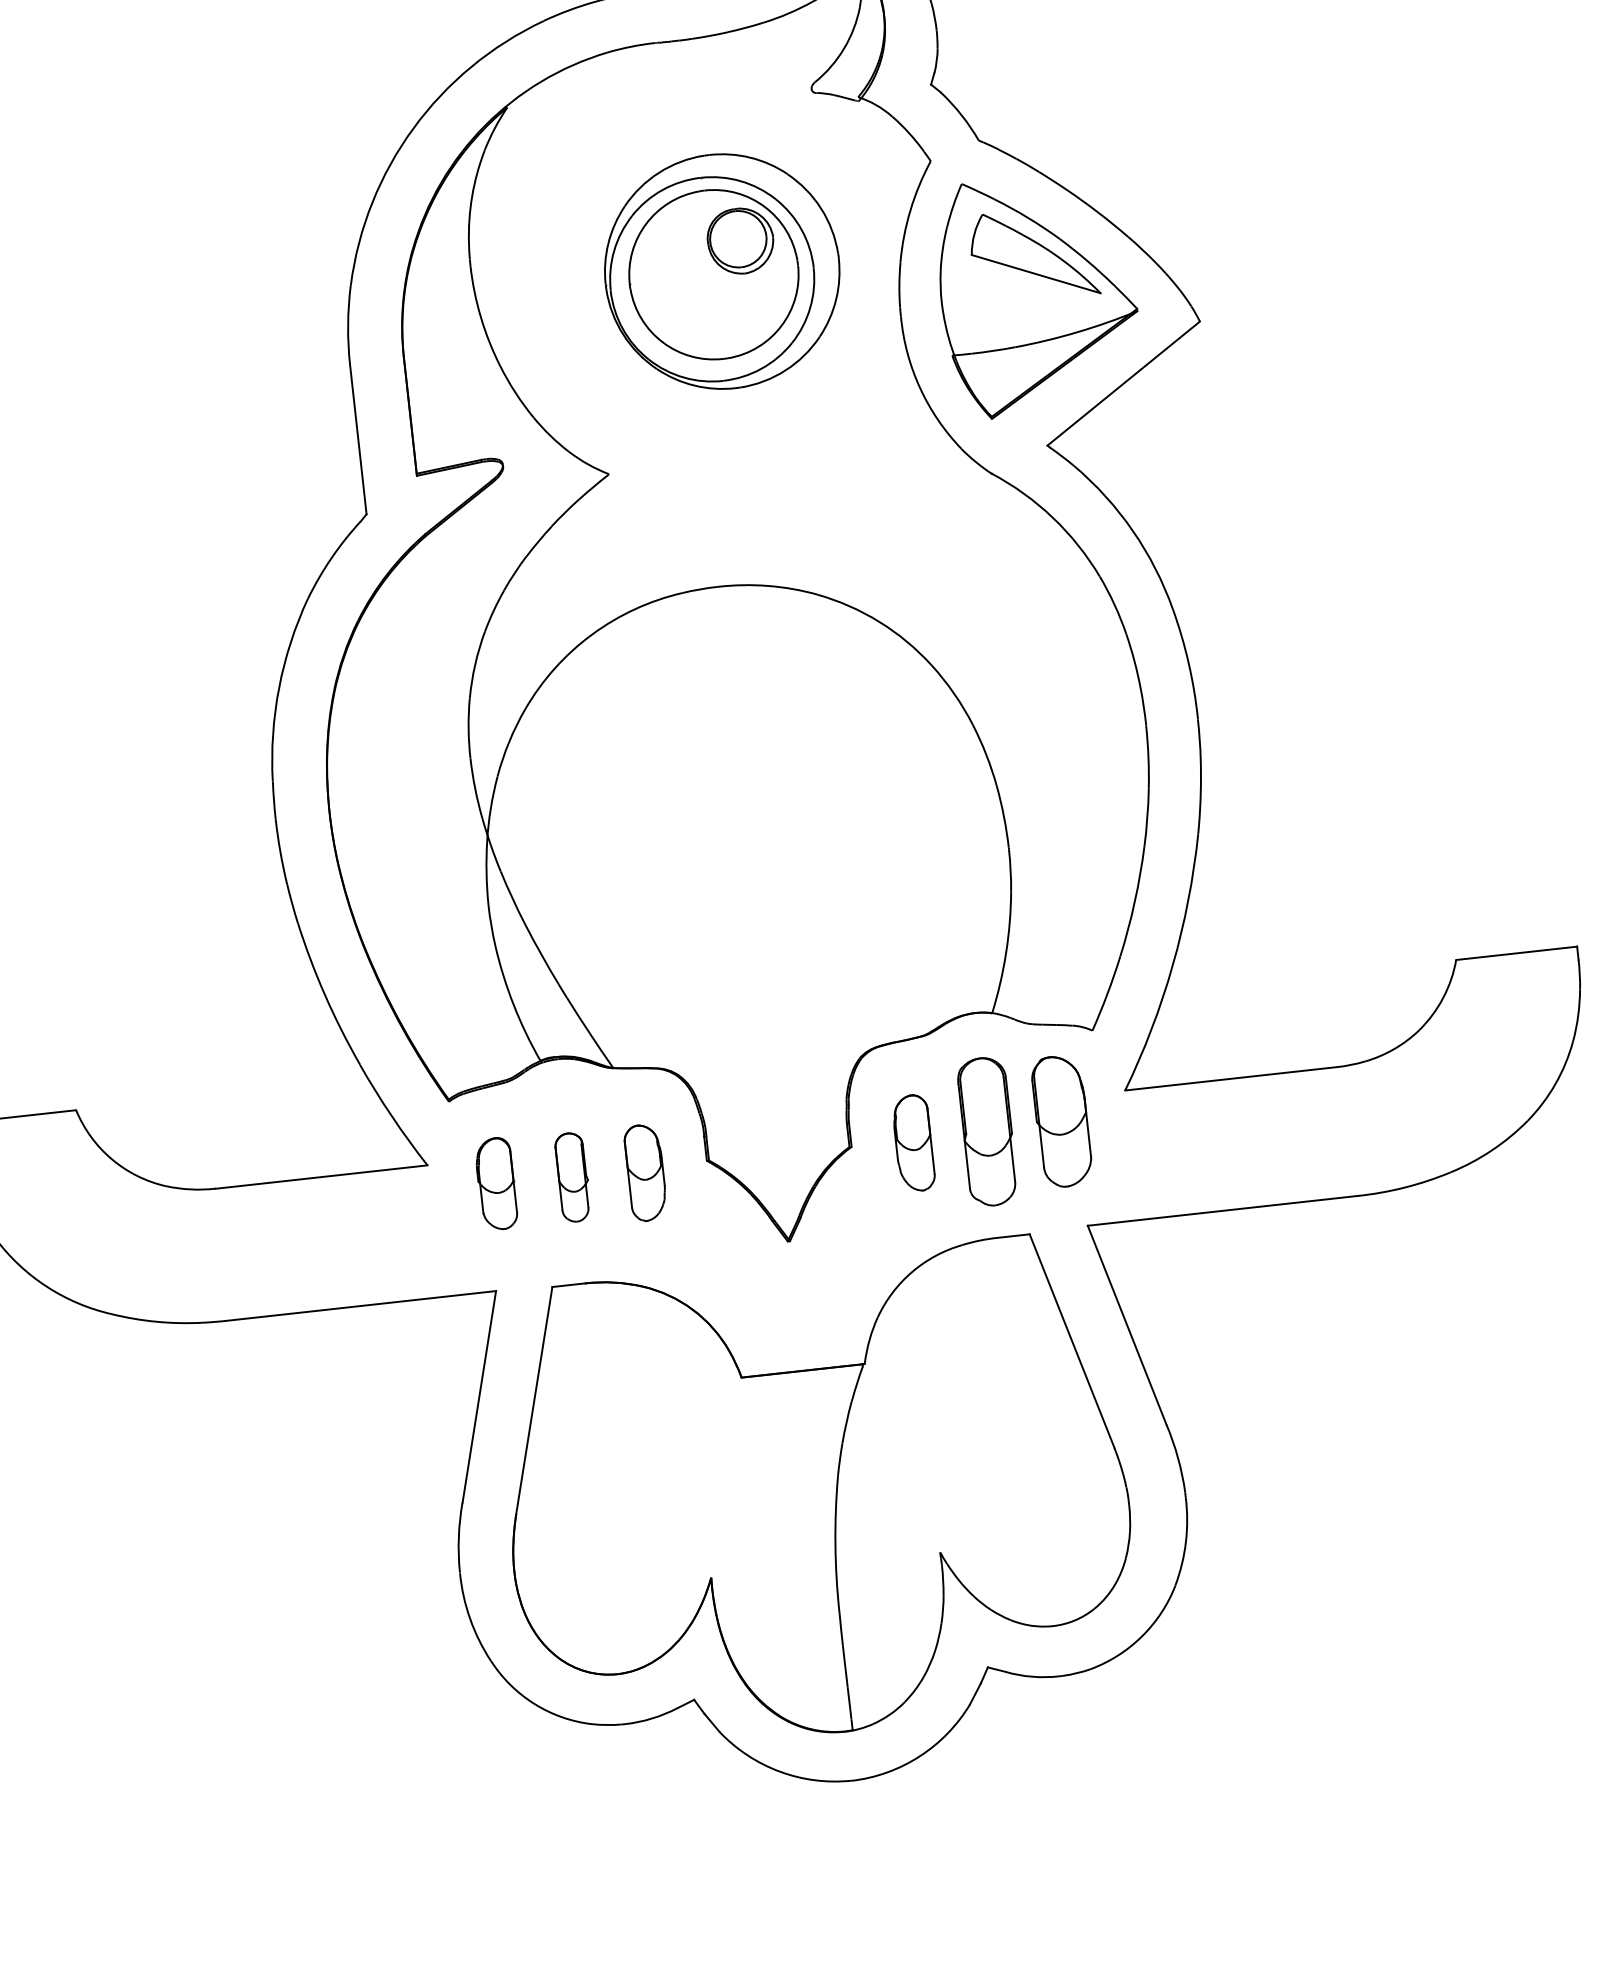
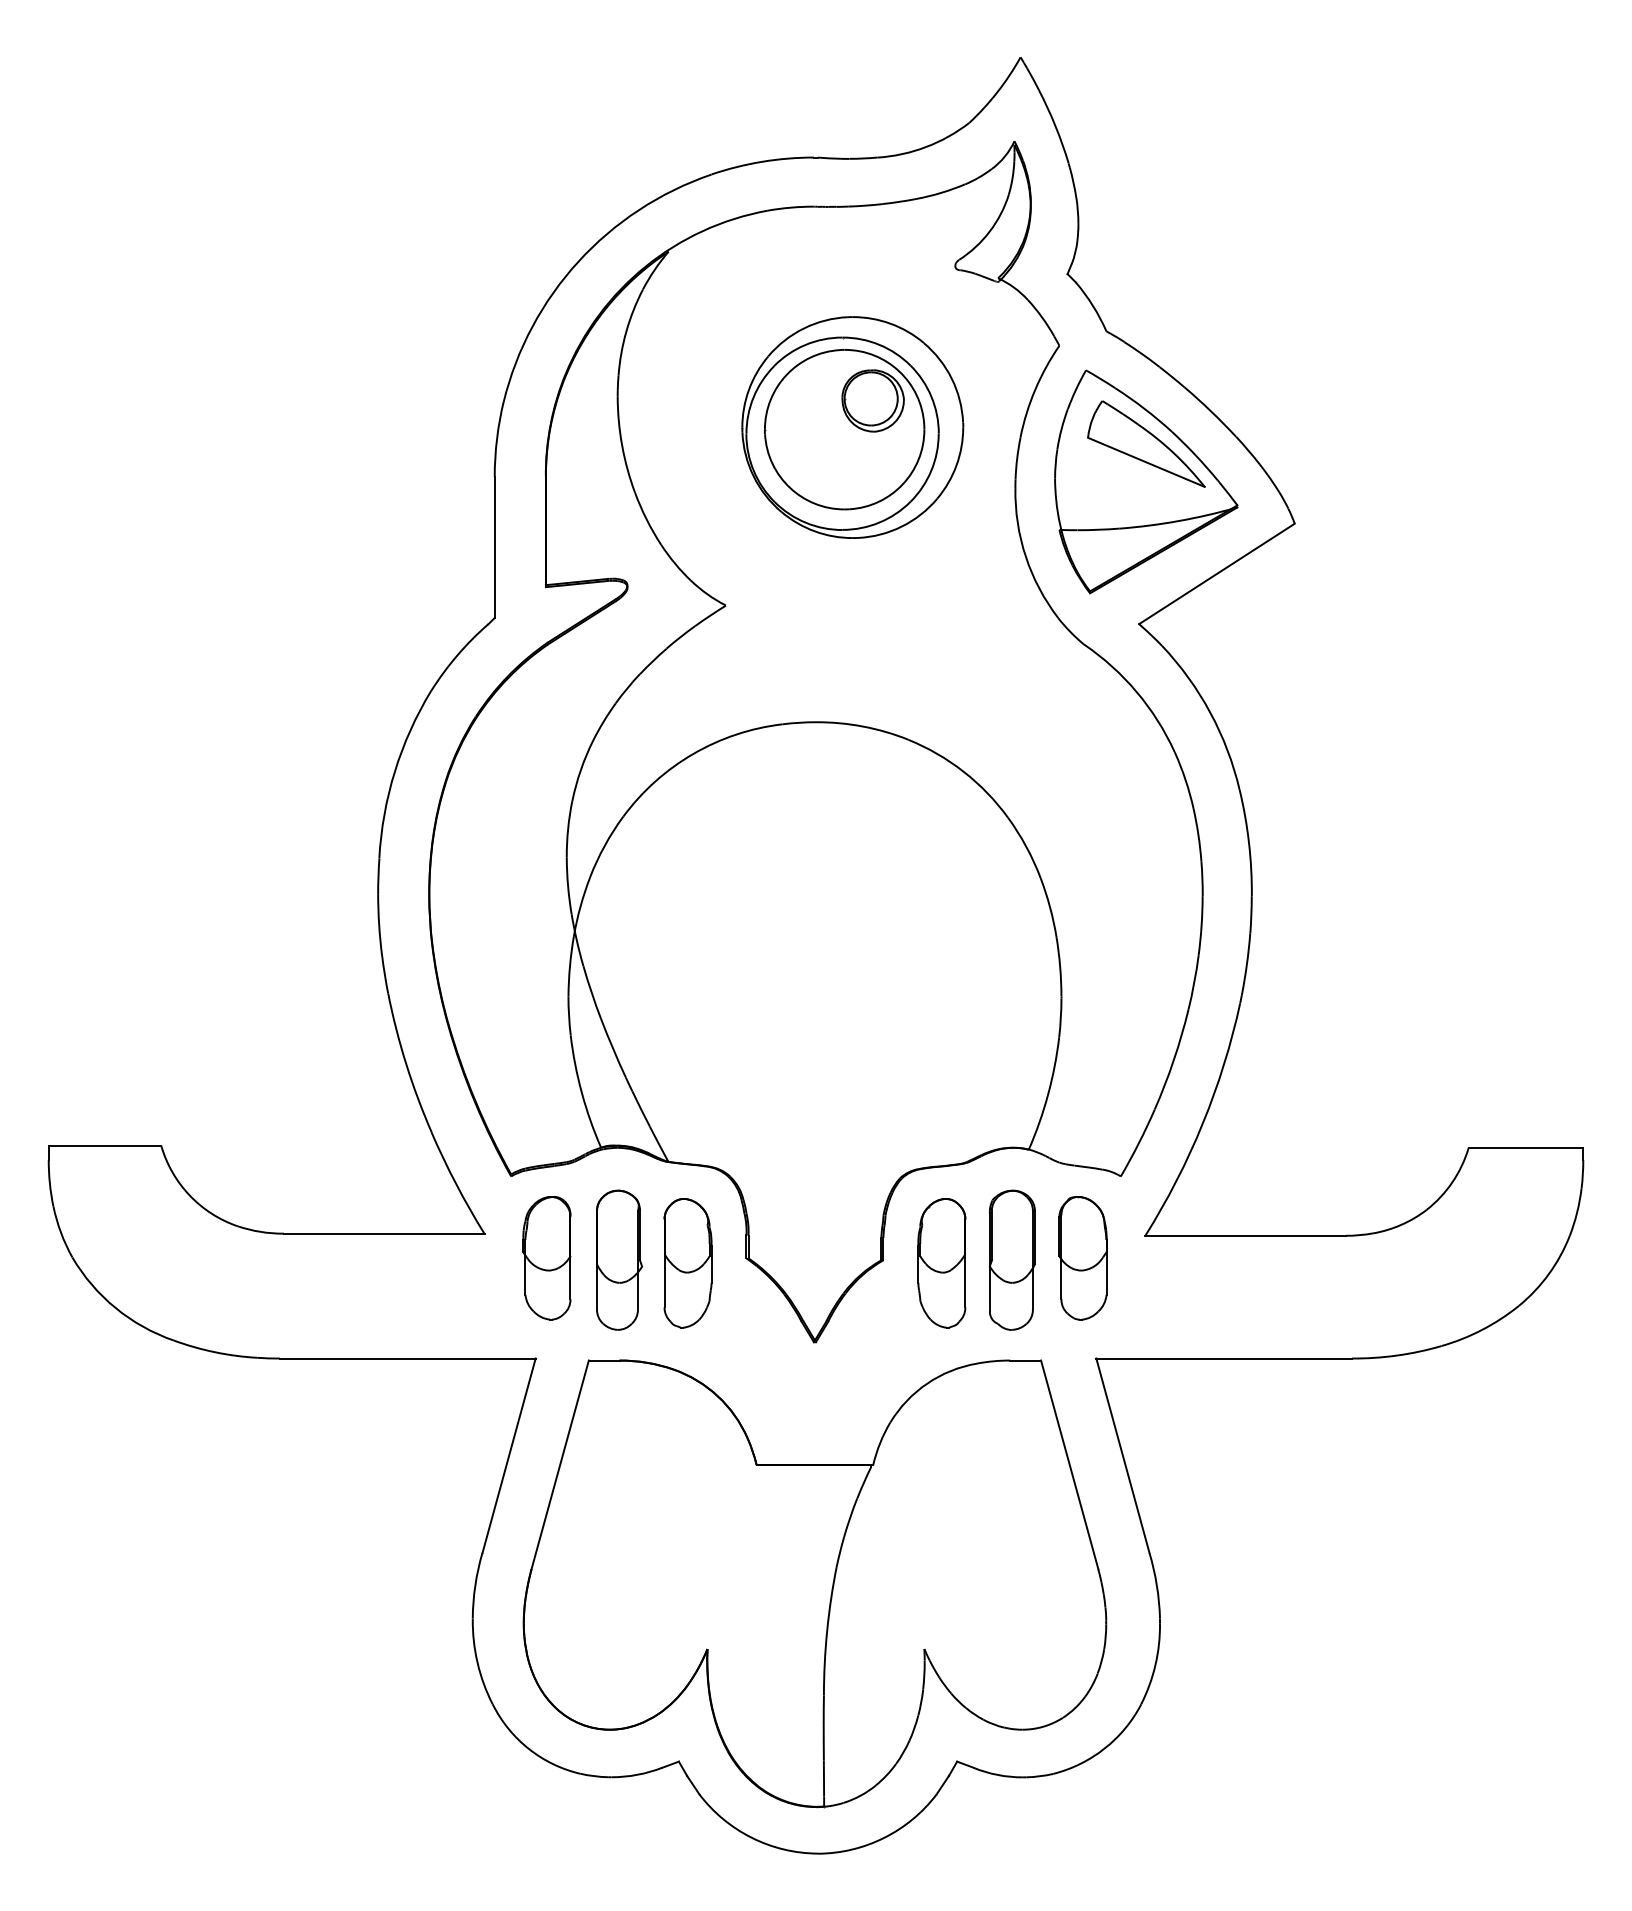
part: (913, 1143) -> (941, 1263), size x1.43
part: (645, 1173) -> (687, 1263), size x1.43
part: (572, 1176) -> (619, 1259), size x1.67
part: (495, 1184) -> (546, 1258), size x1.43

